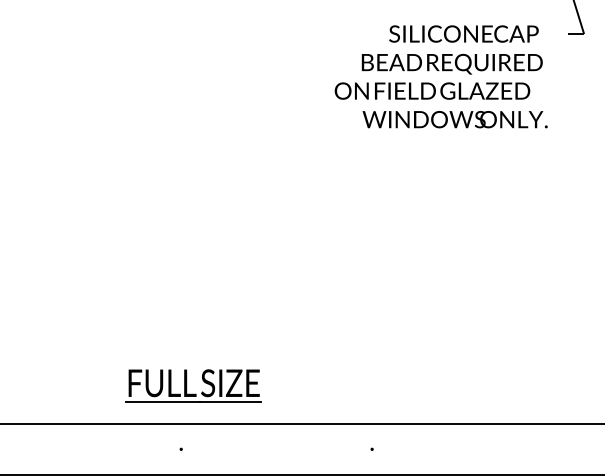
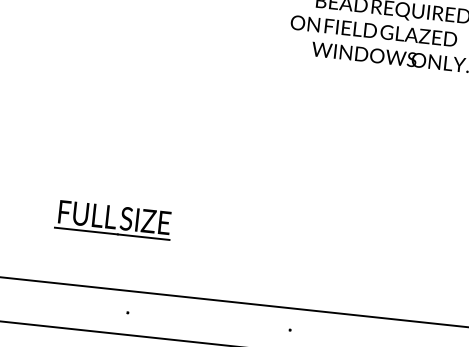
part: (193, 385) -> (113, 219), moved

